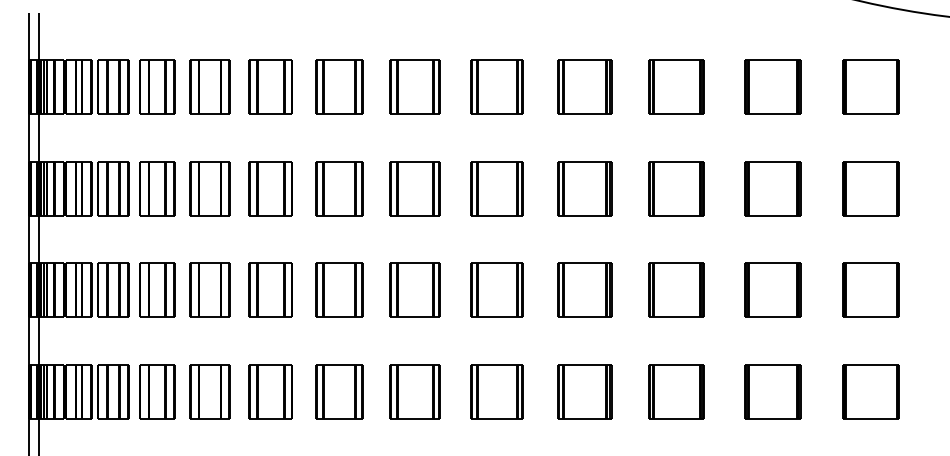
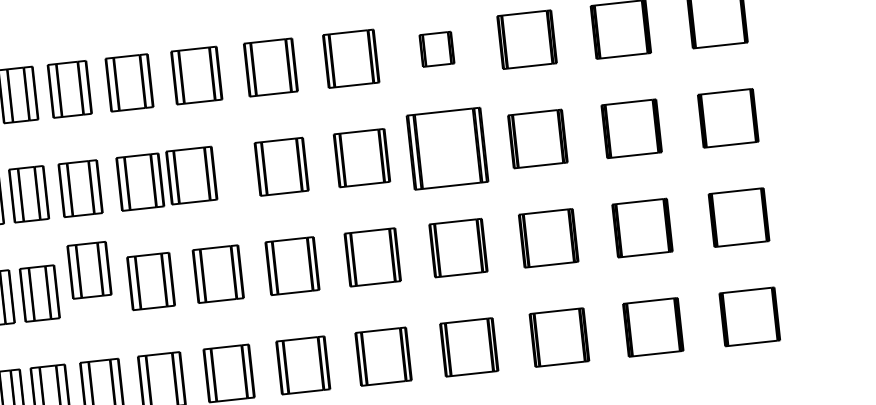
part: (584, 86) -> (436, 48), size x0.6
part: (339, 188) -> (191, 175), moved
part: (584, 188) -> (447, 148), size x1.4
part: (209, 289) -> (89, 269), moved

